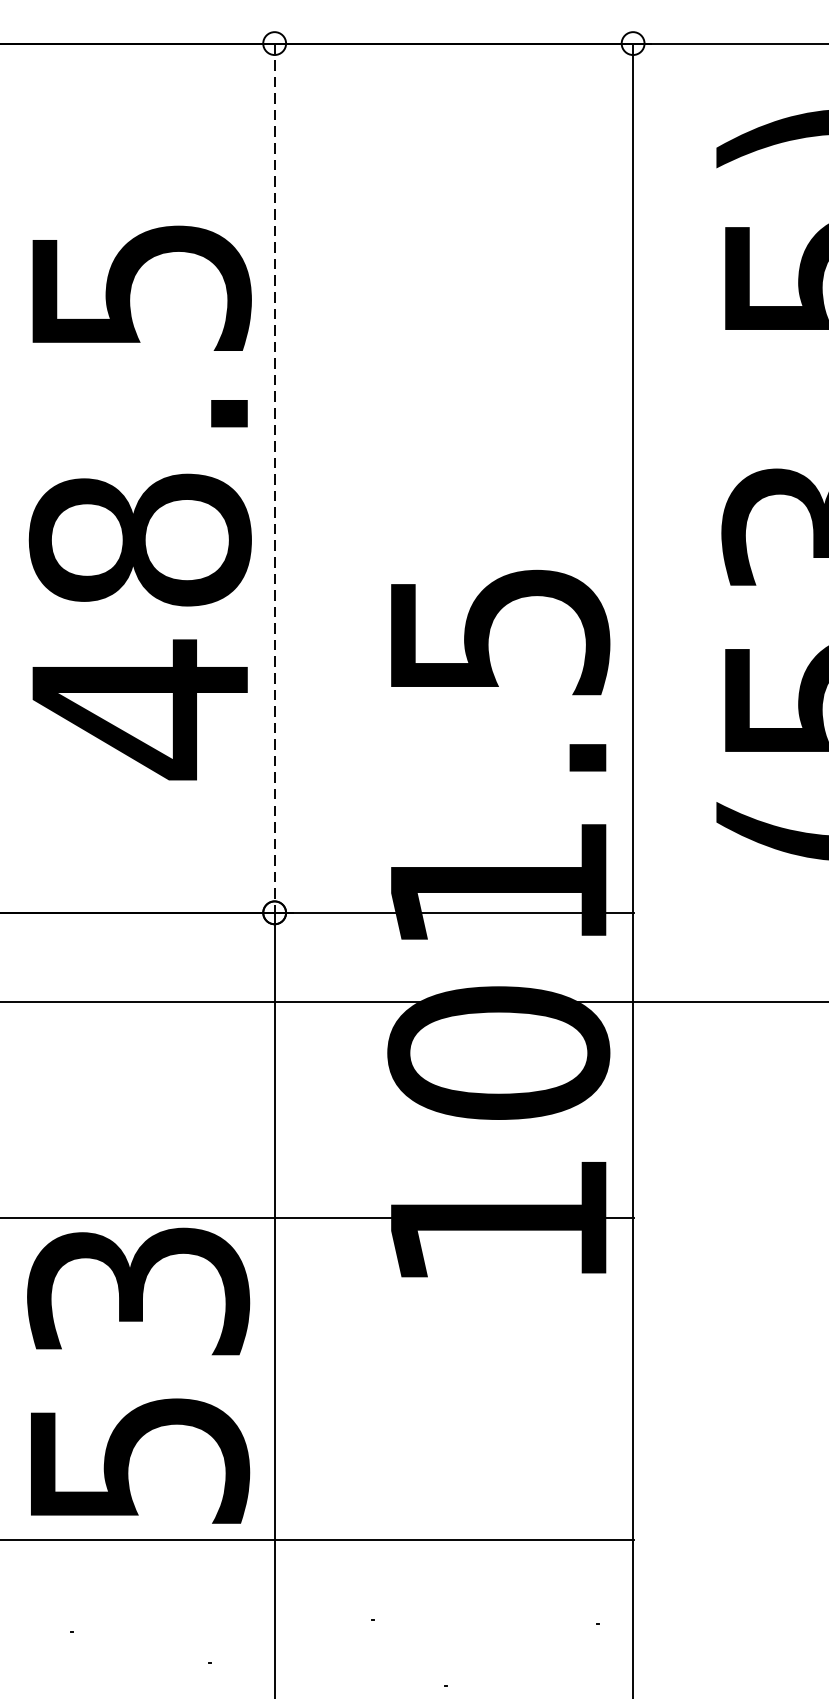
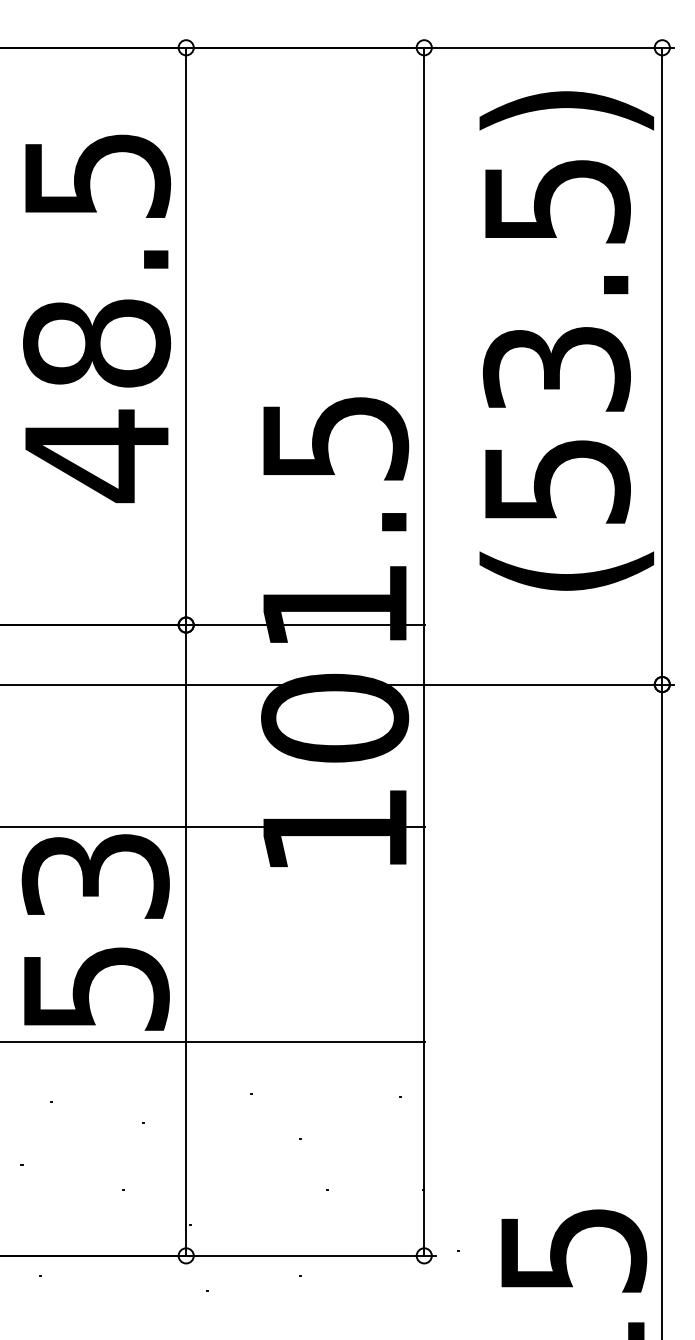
line: (275, 478) -> (186, 336), dashed -> solid
text: (141, 502) -> (97, 318), moved

